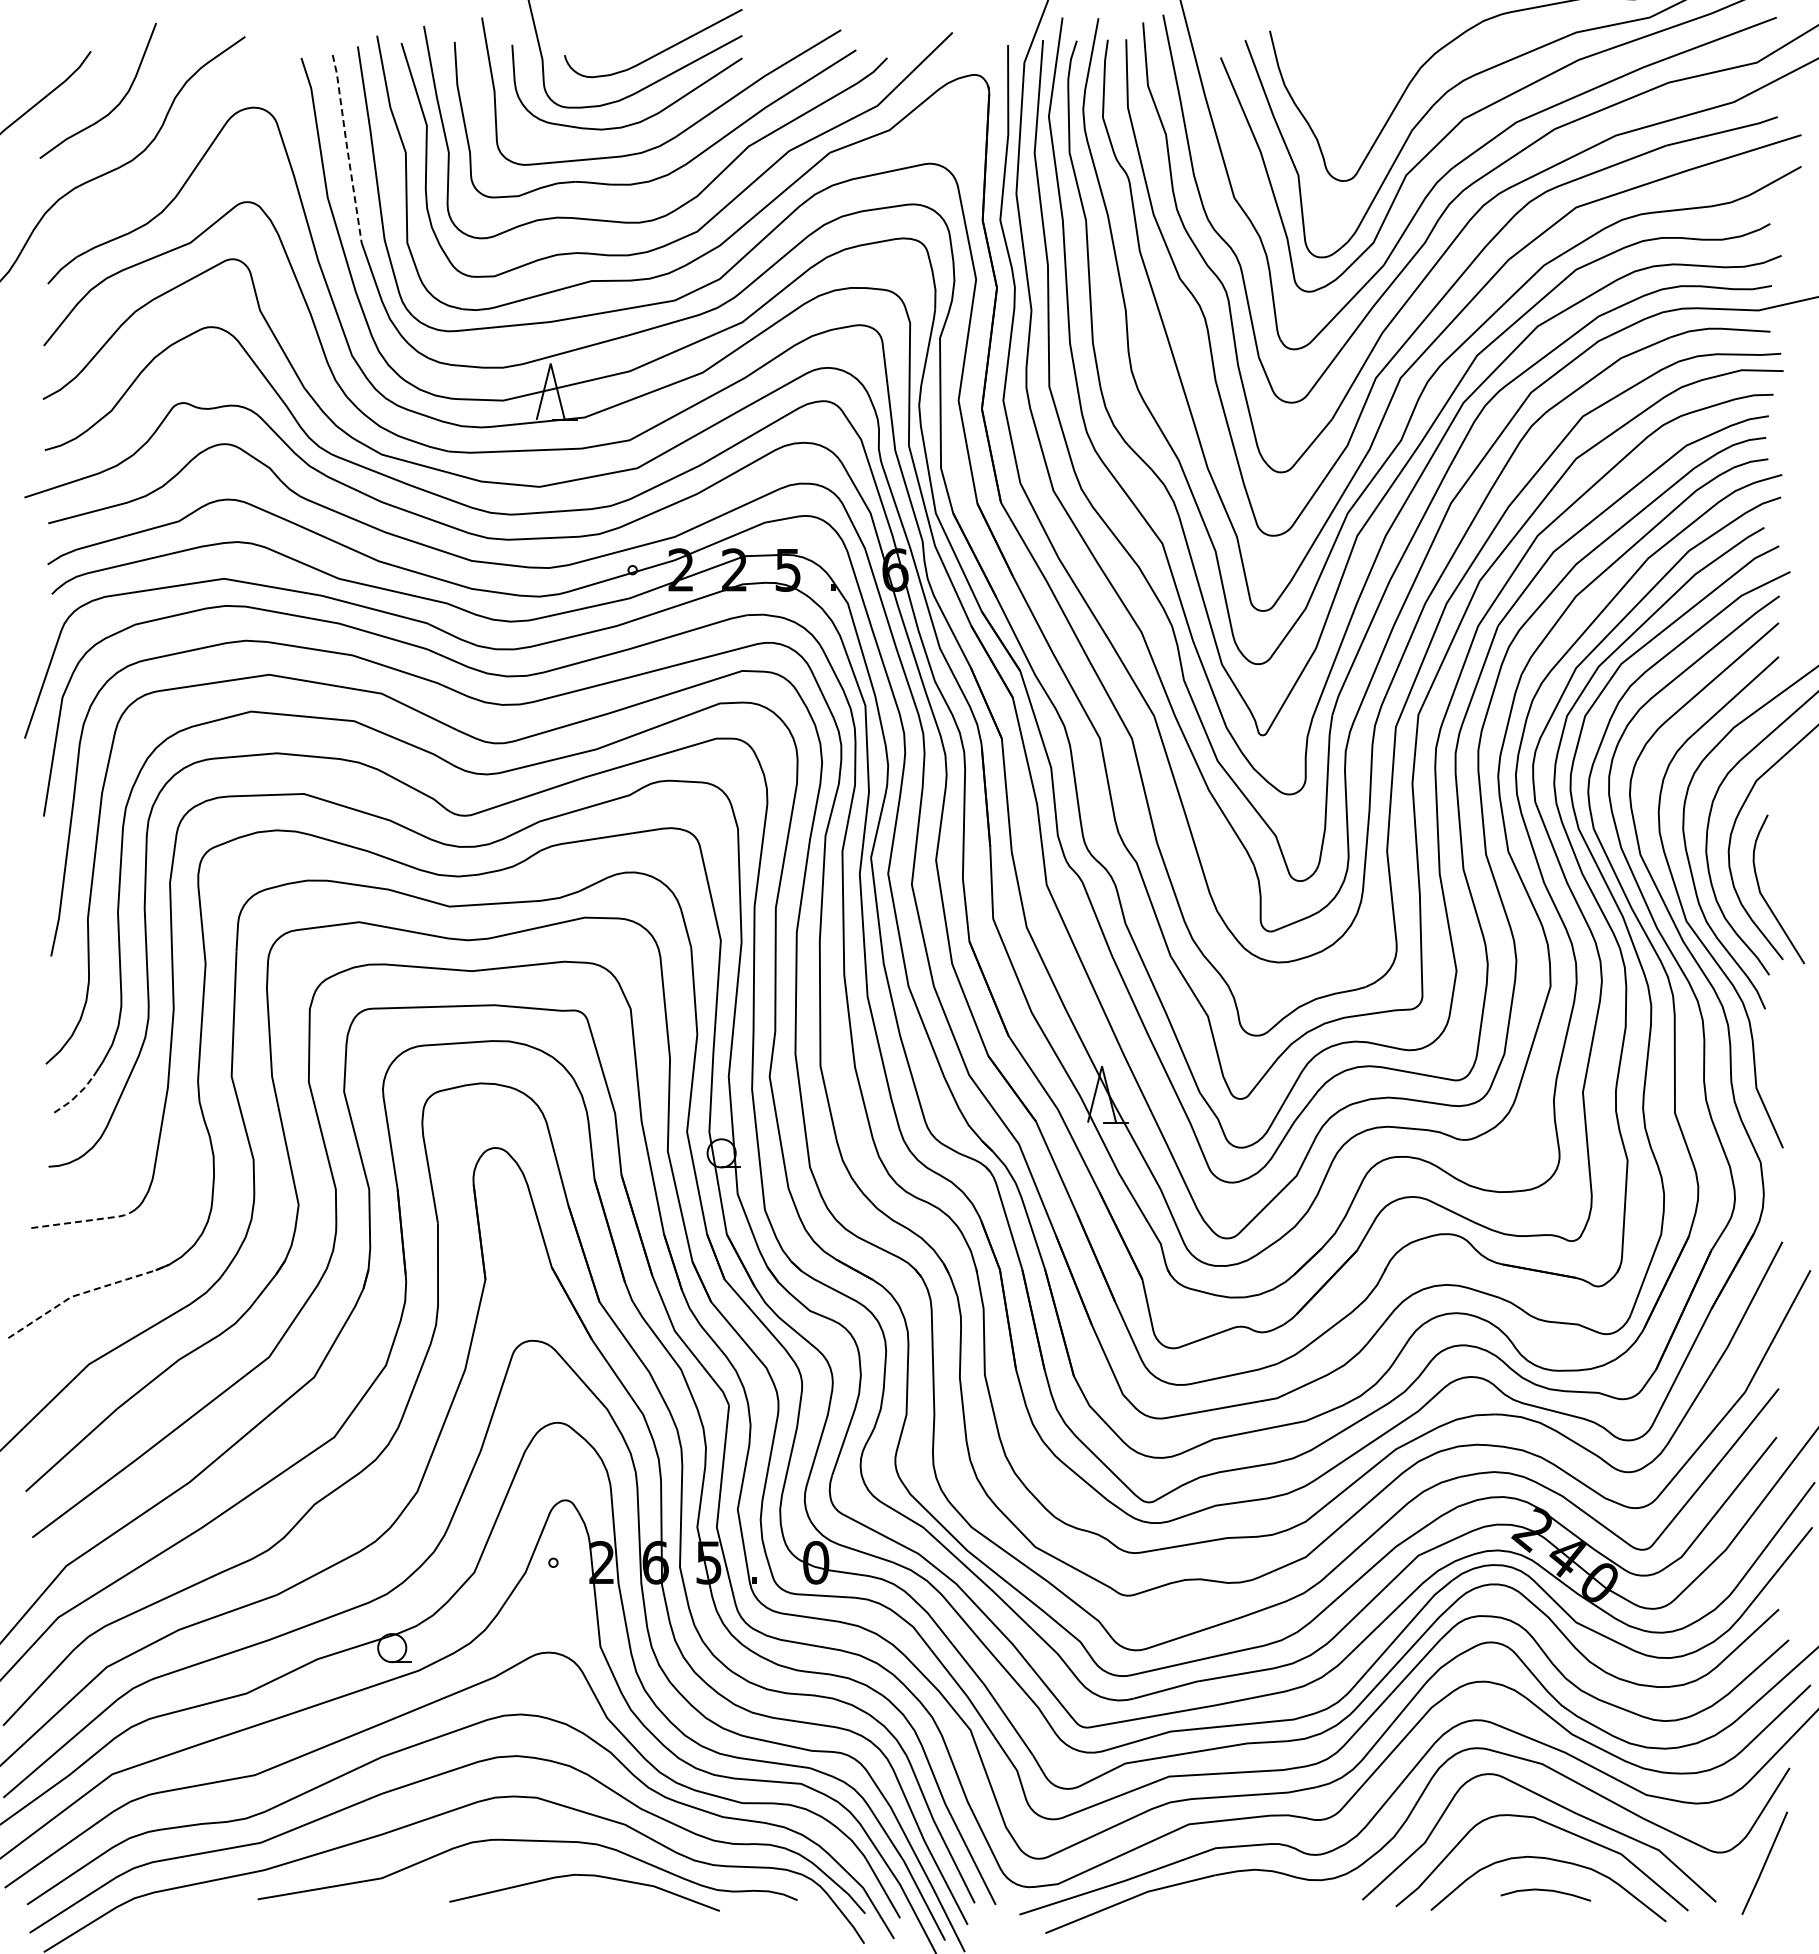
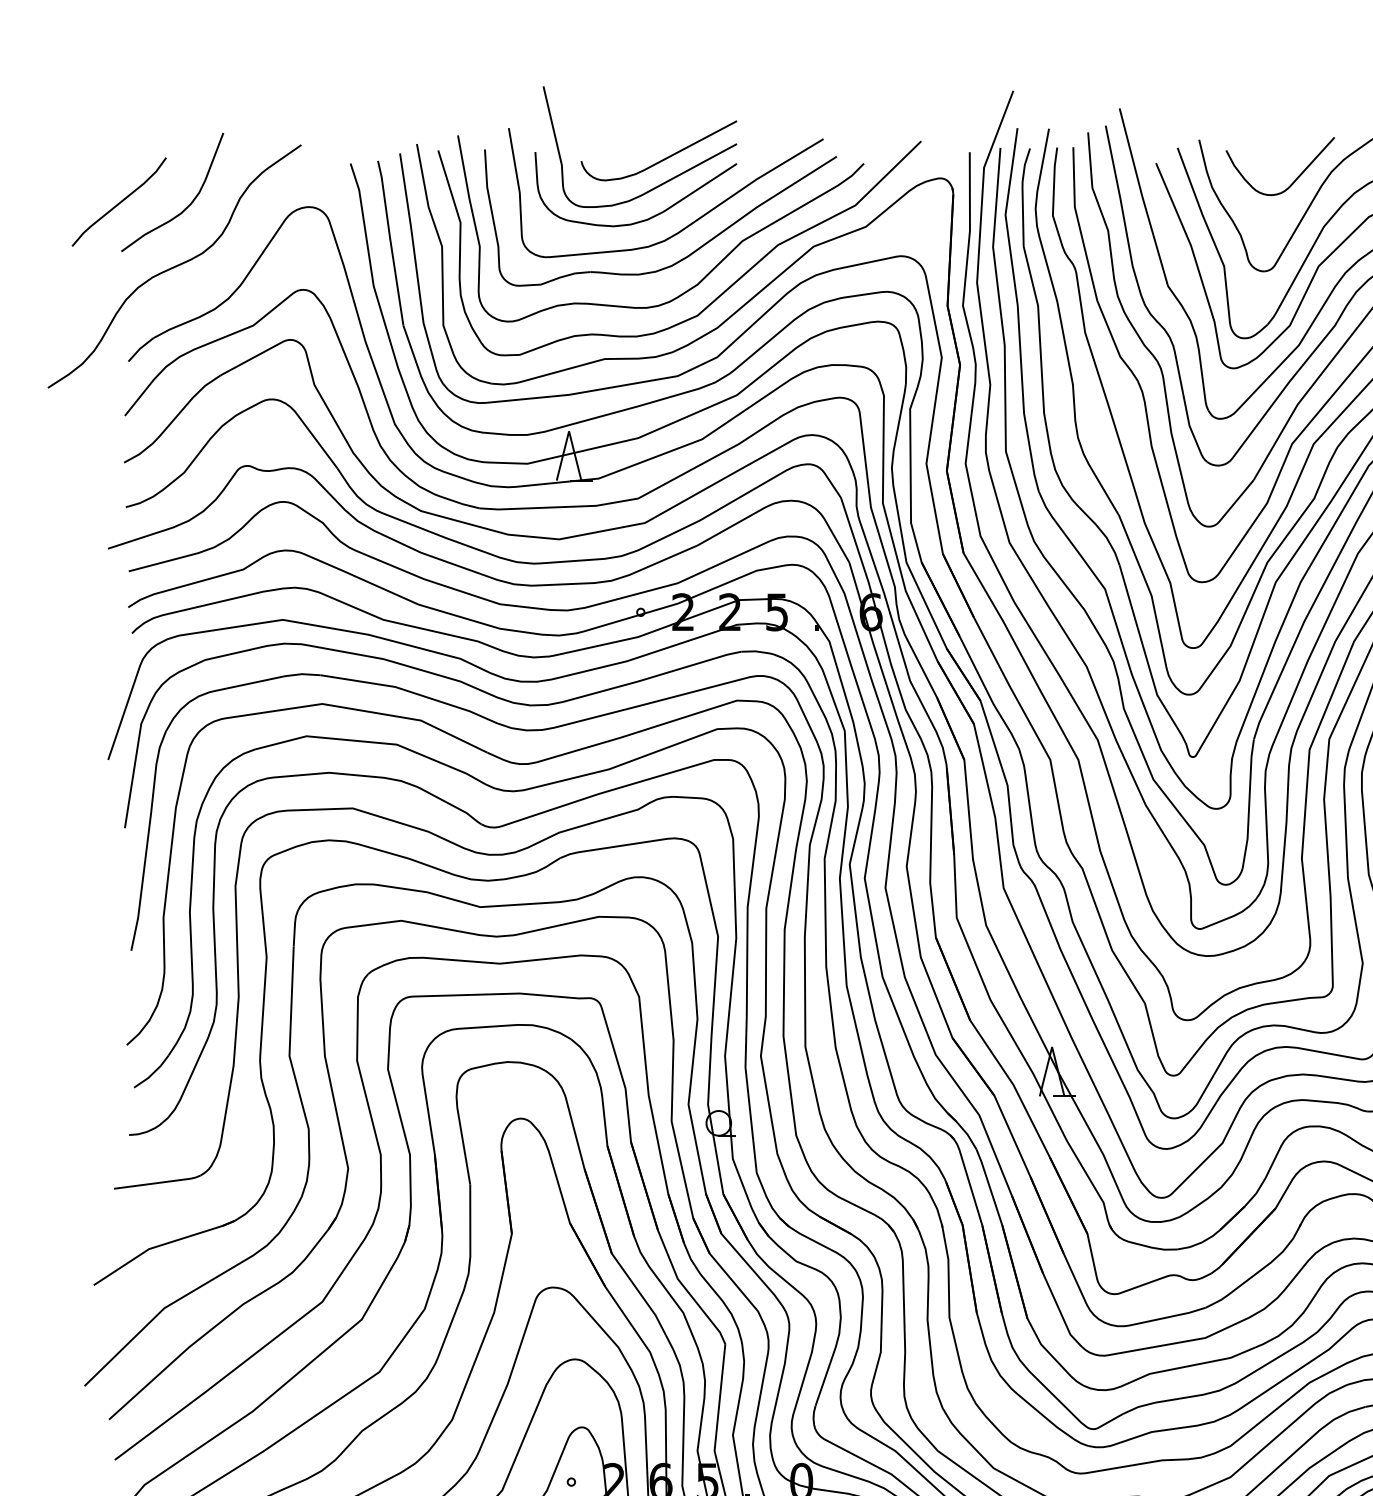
curve: (1382, 72) -> (1297, 176), added
line: (347, 147) -> (390, 241), dashed -> solid
line: (76, 1096) -> (153, 1073), dashed -> solid
line: (82, 1221) -> (158, 1183), dashed -> solid
line: (84, 1292) -> (160, 1245), dashed -> solid

